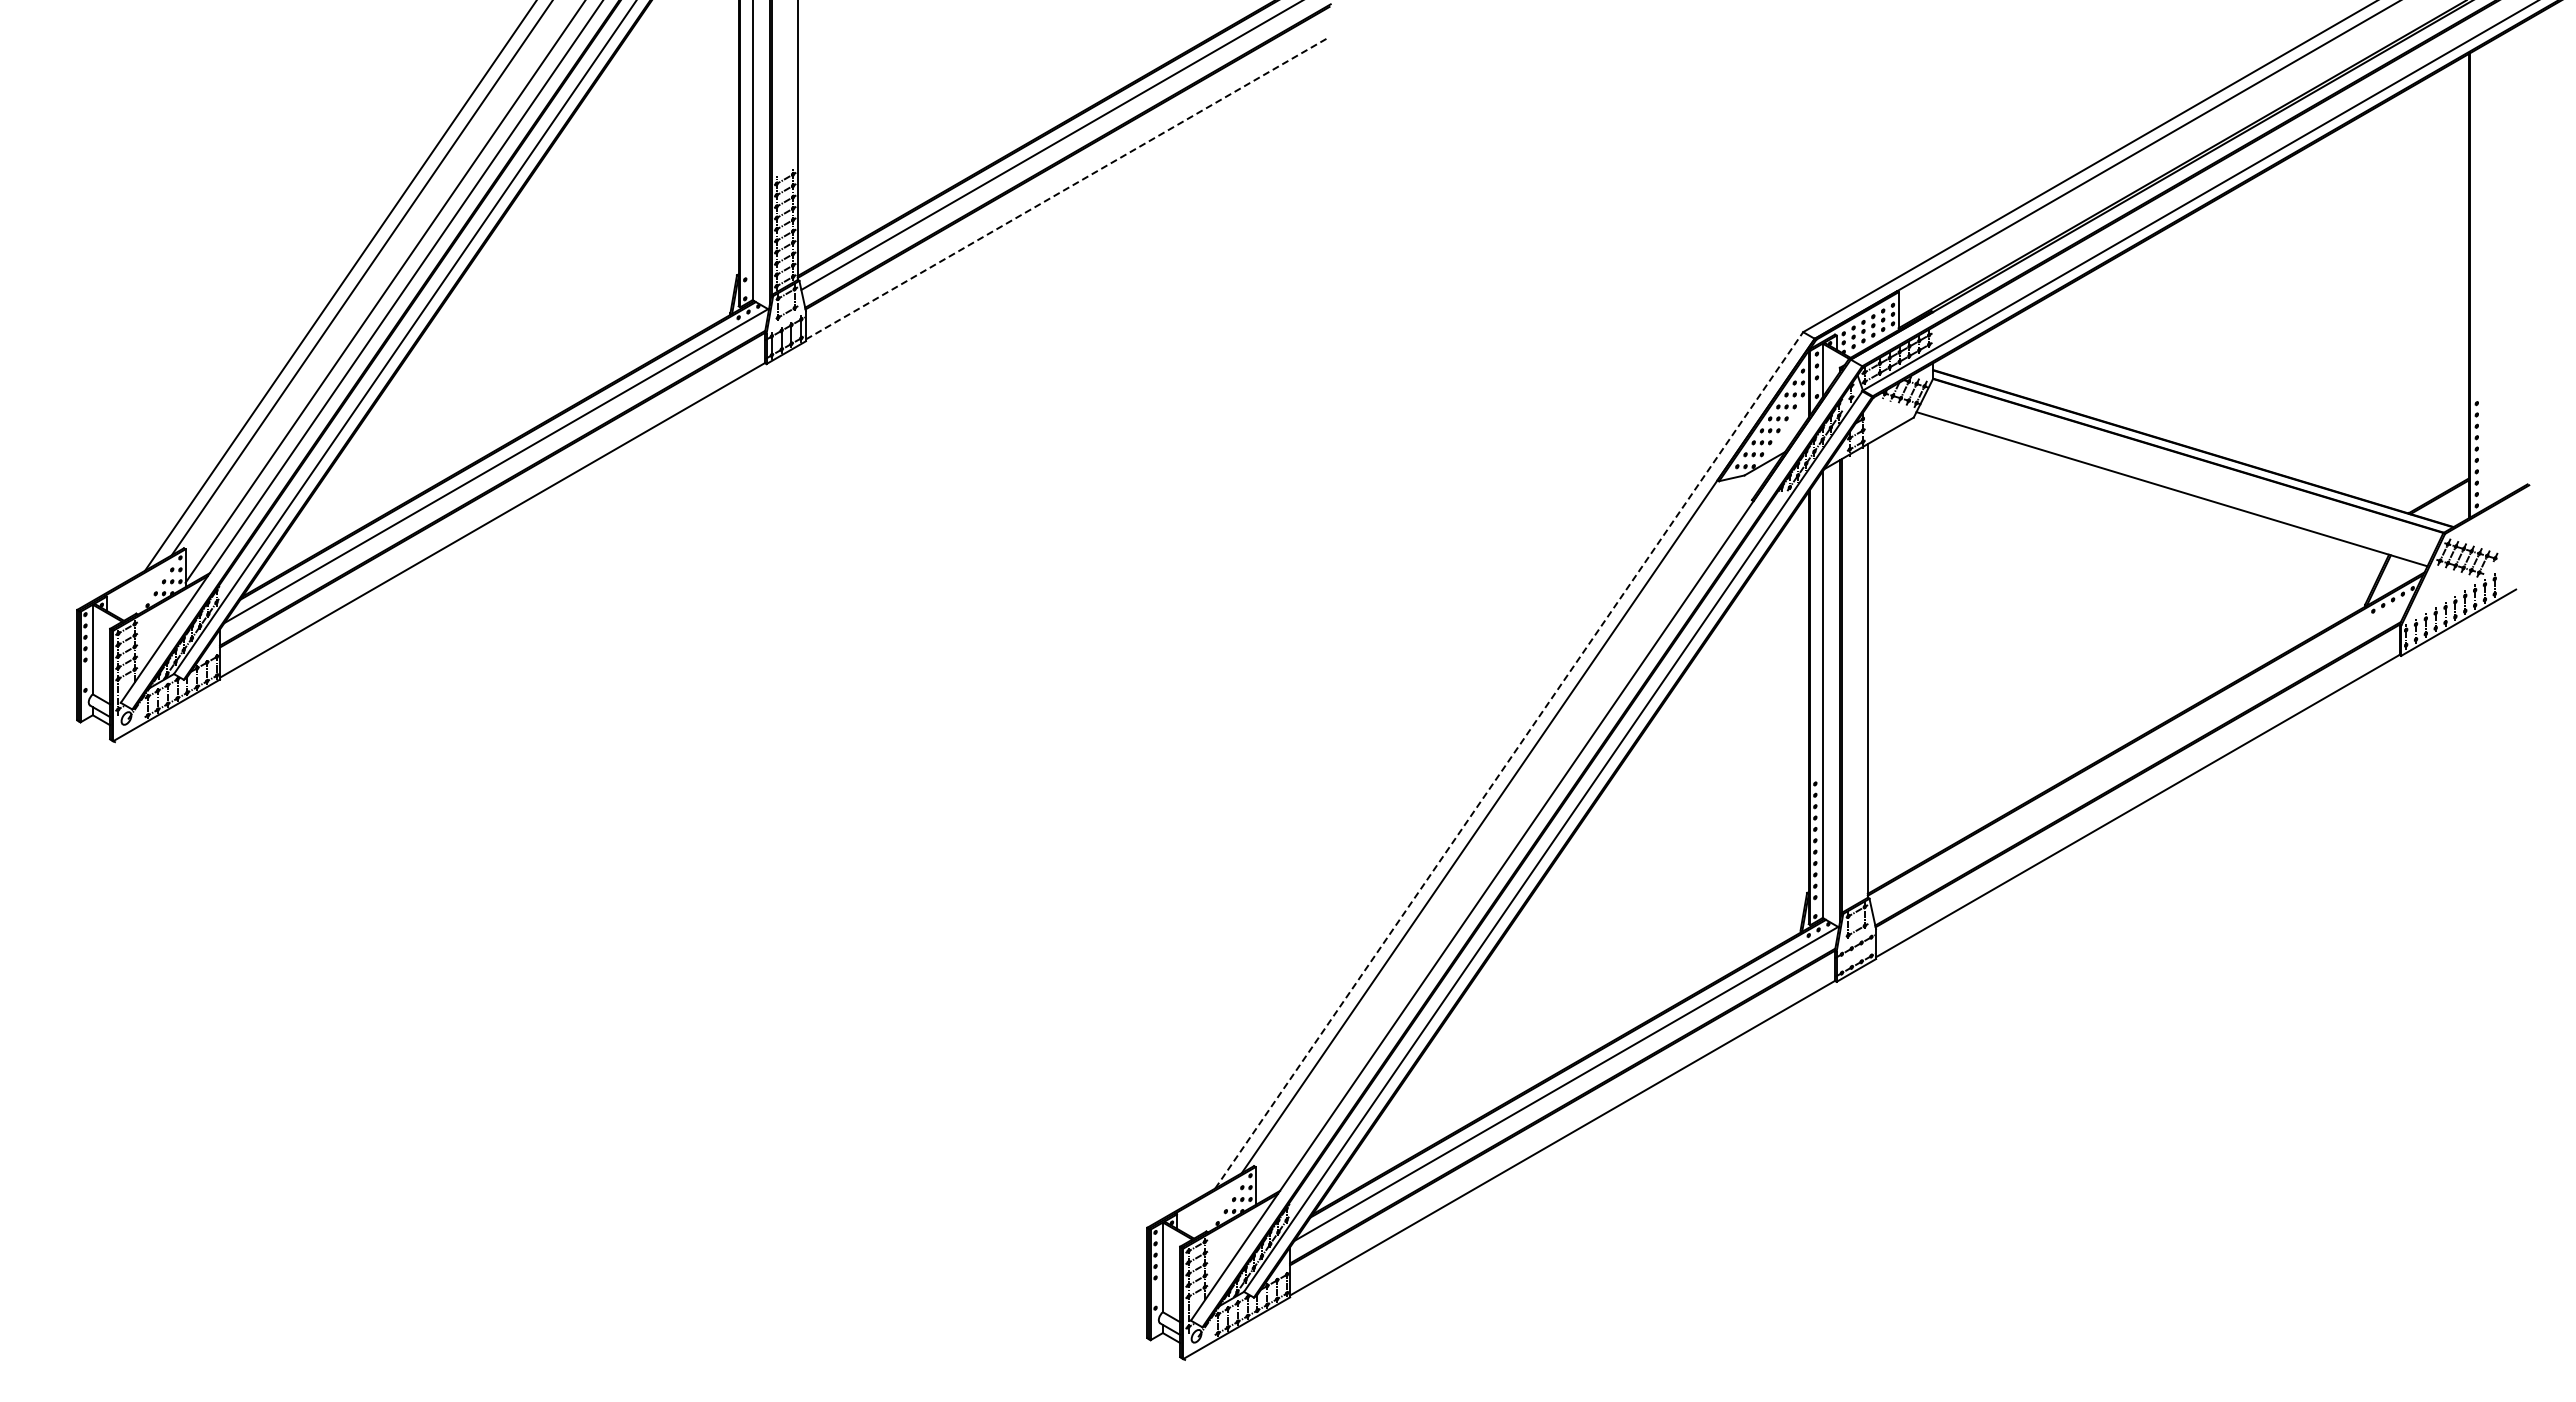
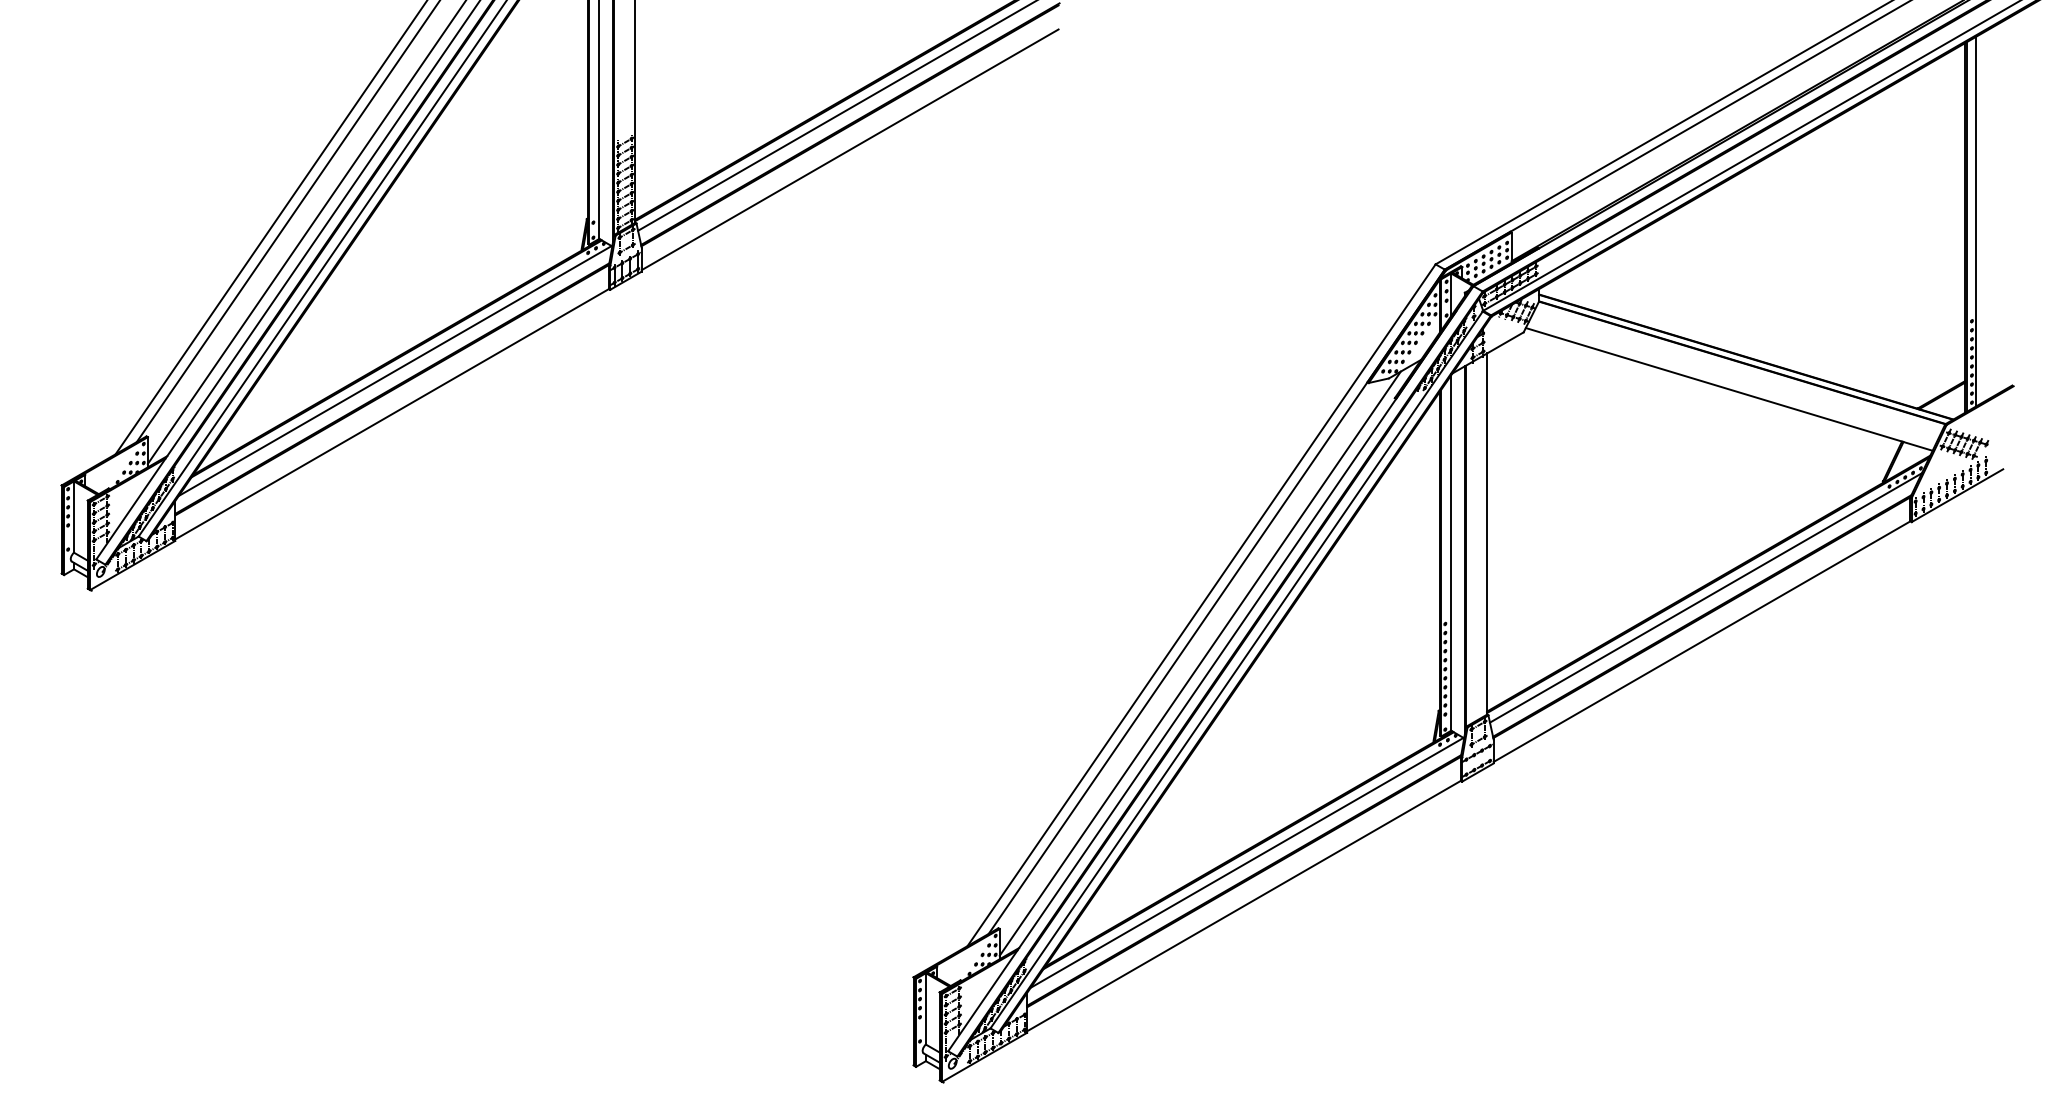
line: (1068, 188) -> (850, 149), dashed -> solid
line: (2482, 278) -> (1976, 221), added
line: (2142, 750) -> (1705, 597), added
line: (1509, 759) -> (1201, 604), dashed -> solid
line: (1507, 833) -> (1200, 663), added

